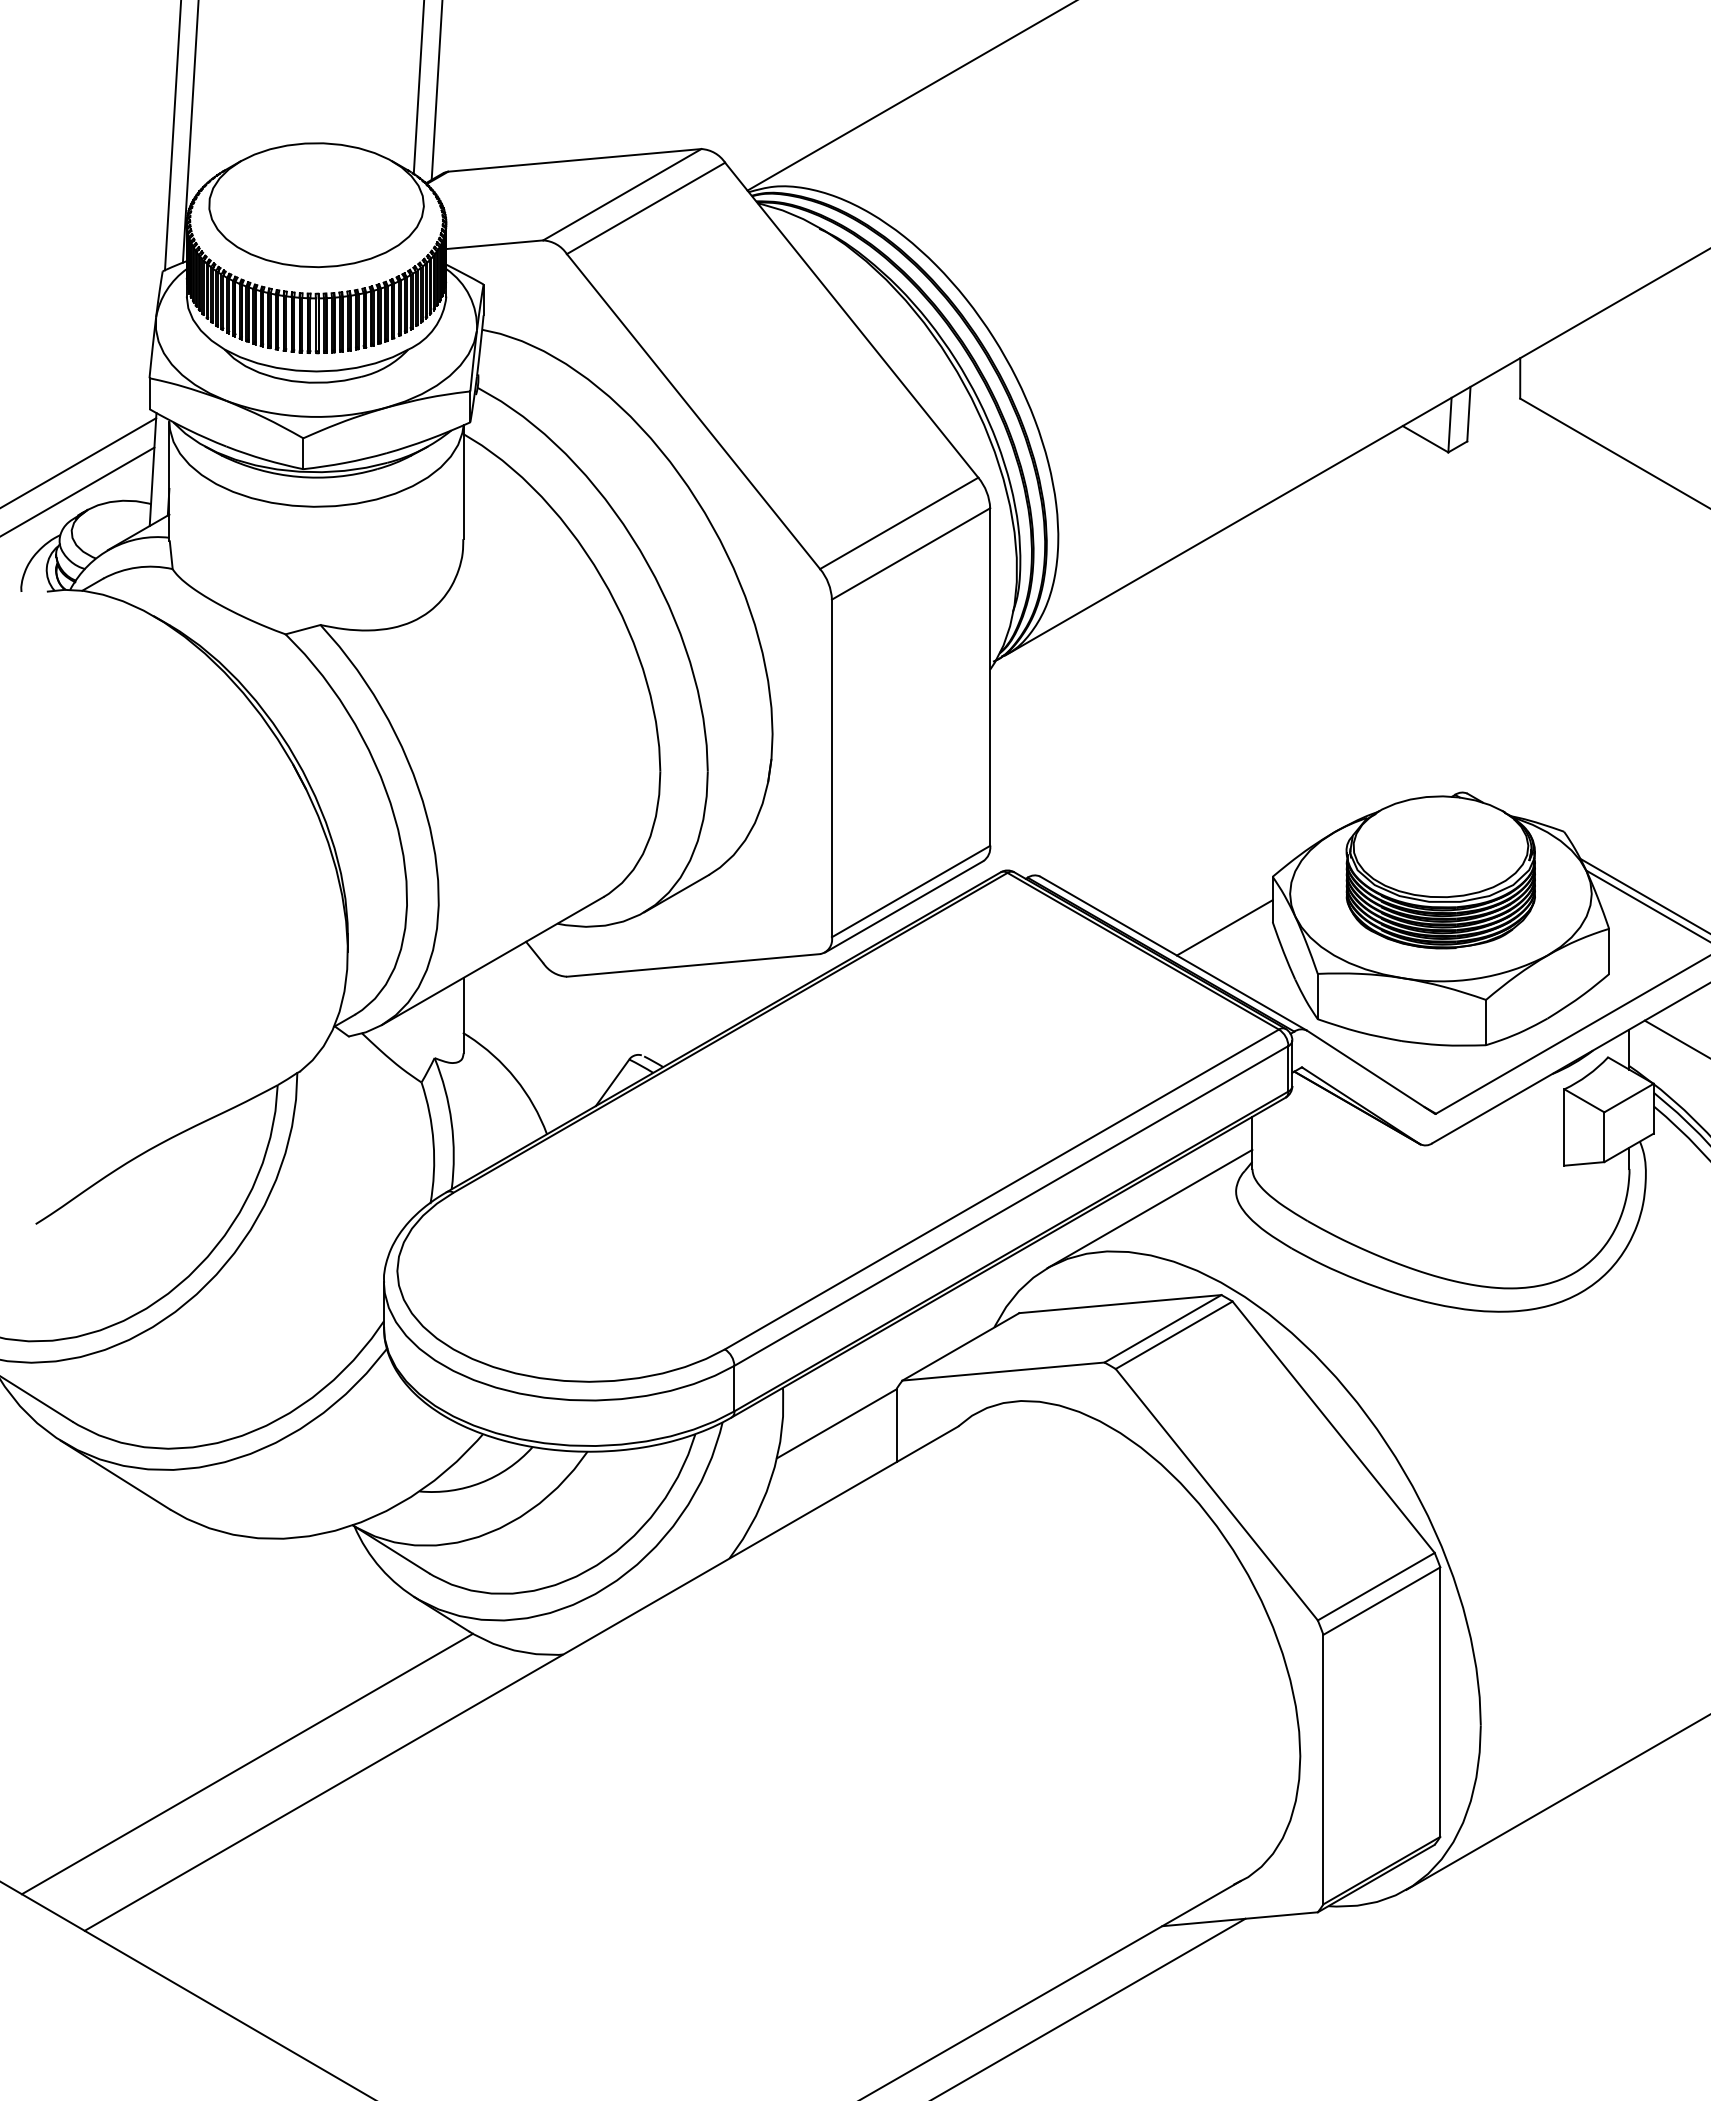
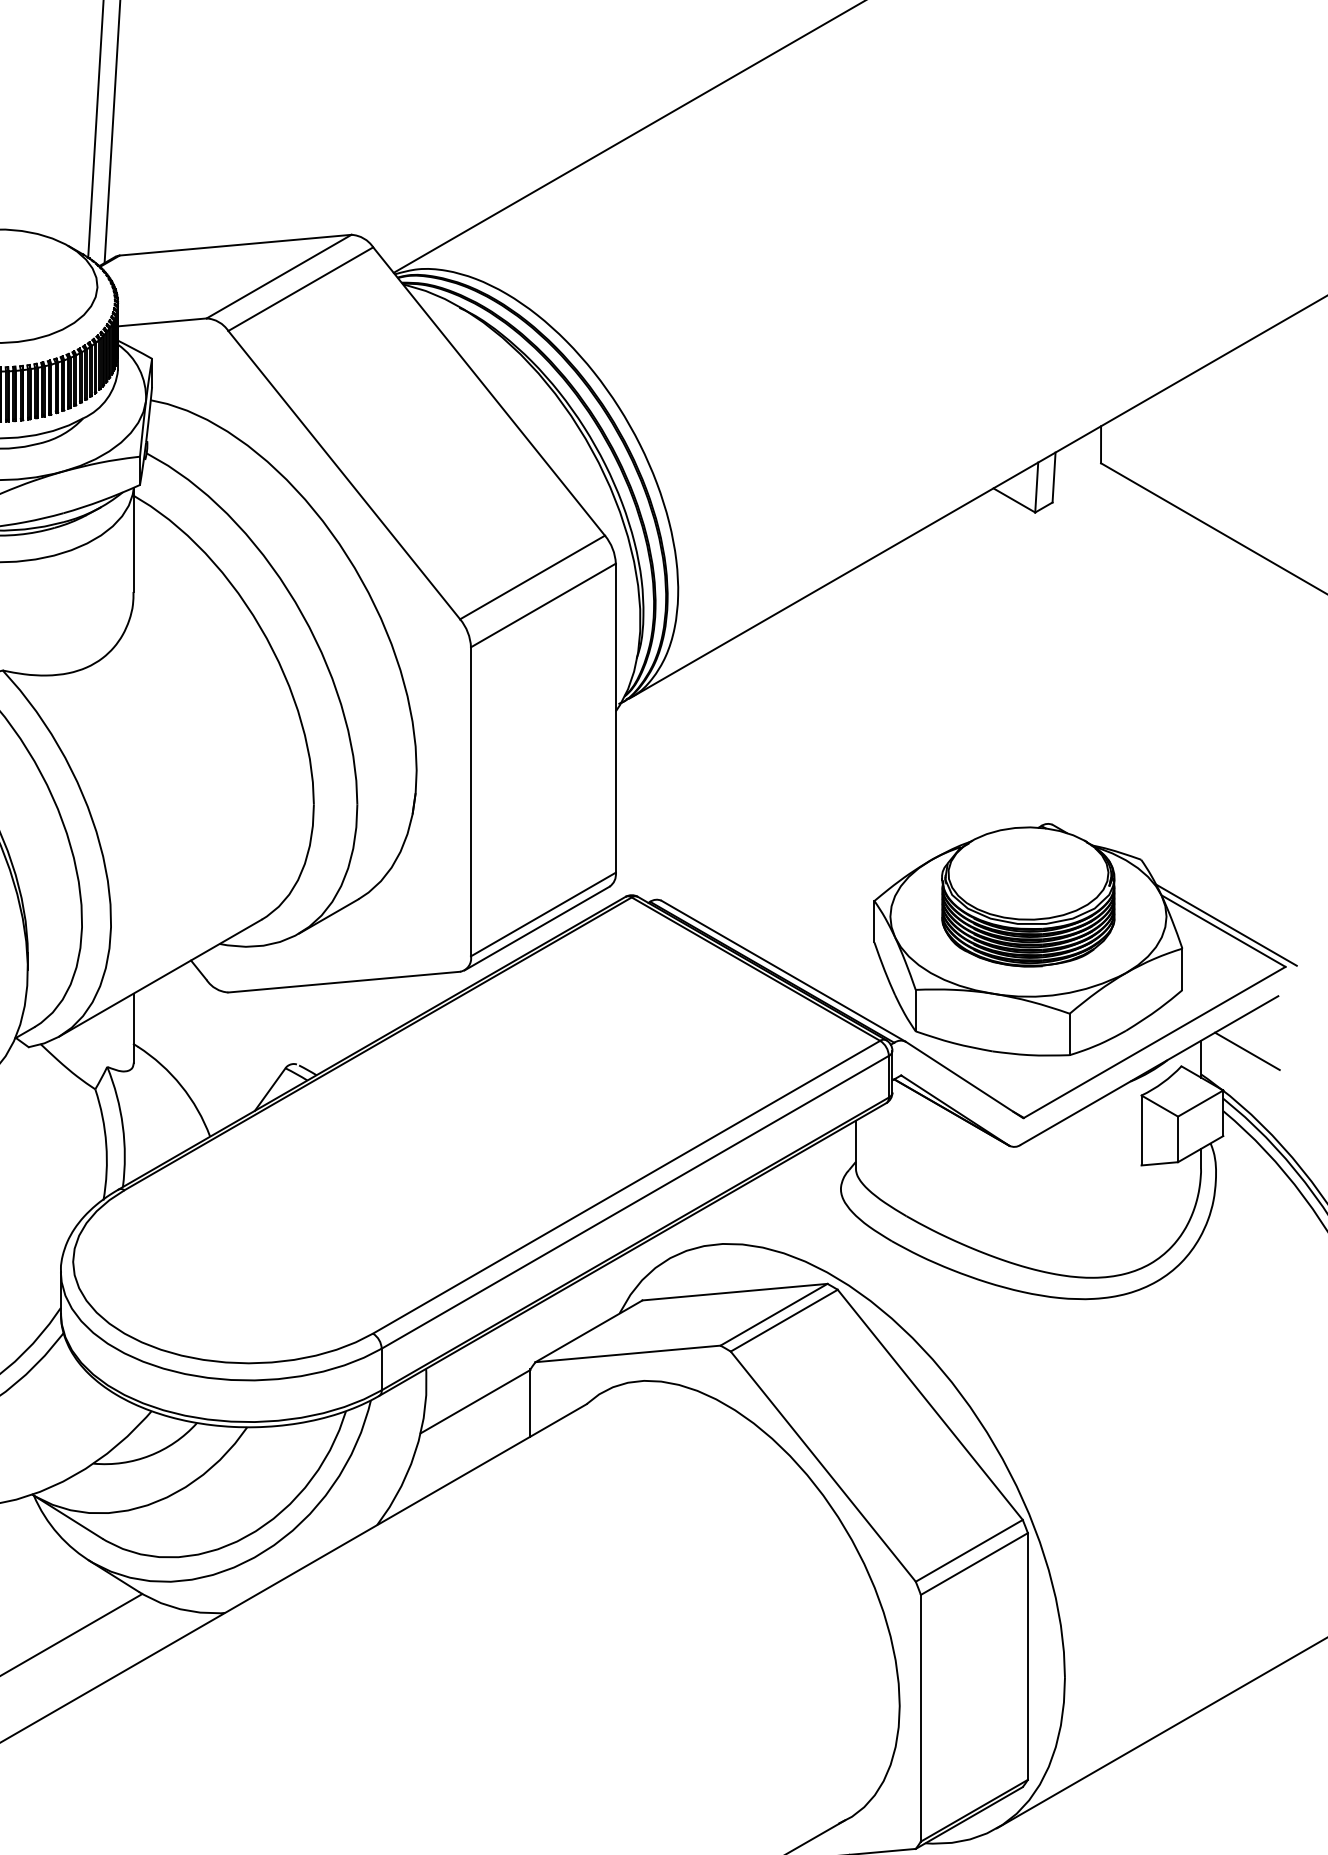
line: (1224, 927) -> (830, 947), removed
line: (1149, 1208) -> (761, 1204), removed

